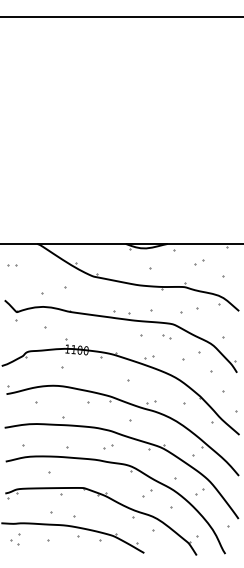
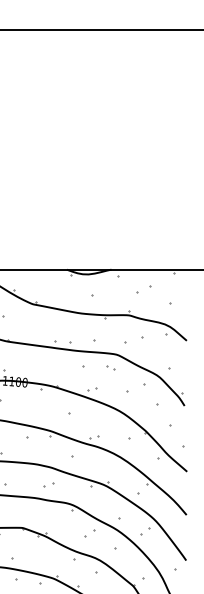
part: (199, 262) -> (144, 289), size x1.6

